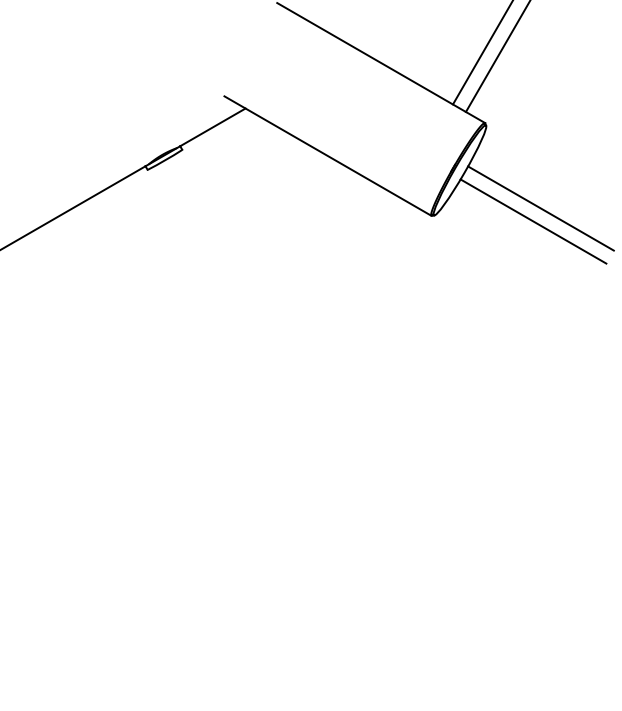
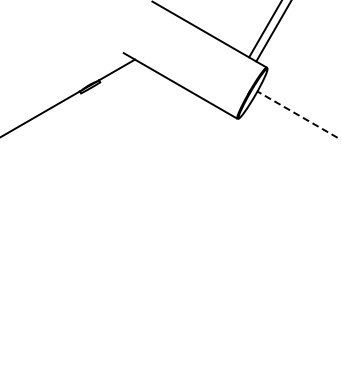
line: (540, 208) -> (297, 114), solid -> dashed
line: (533, 220) -> (293, 121), removed

